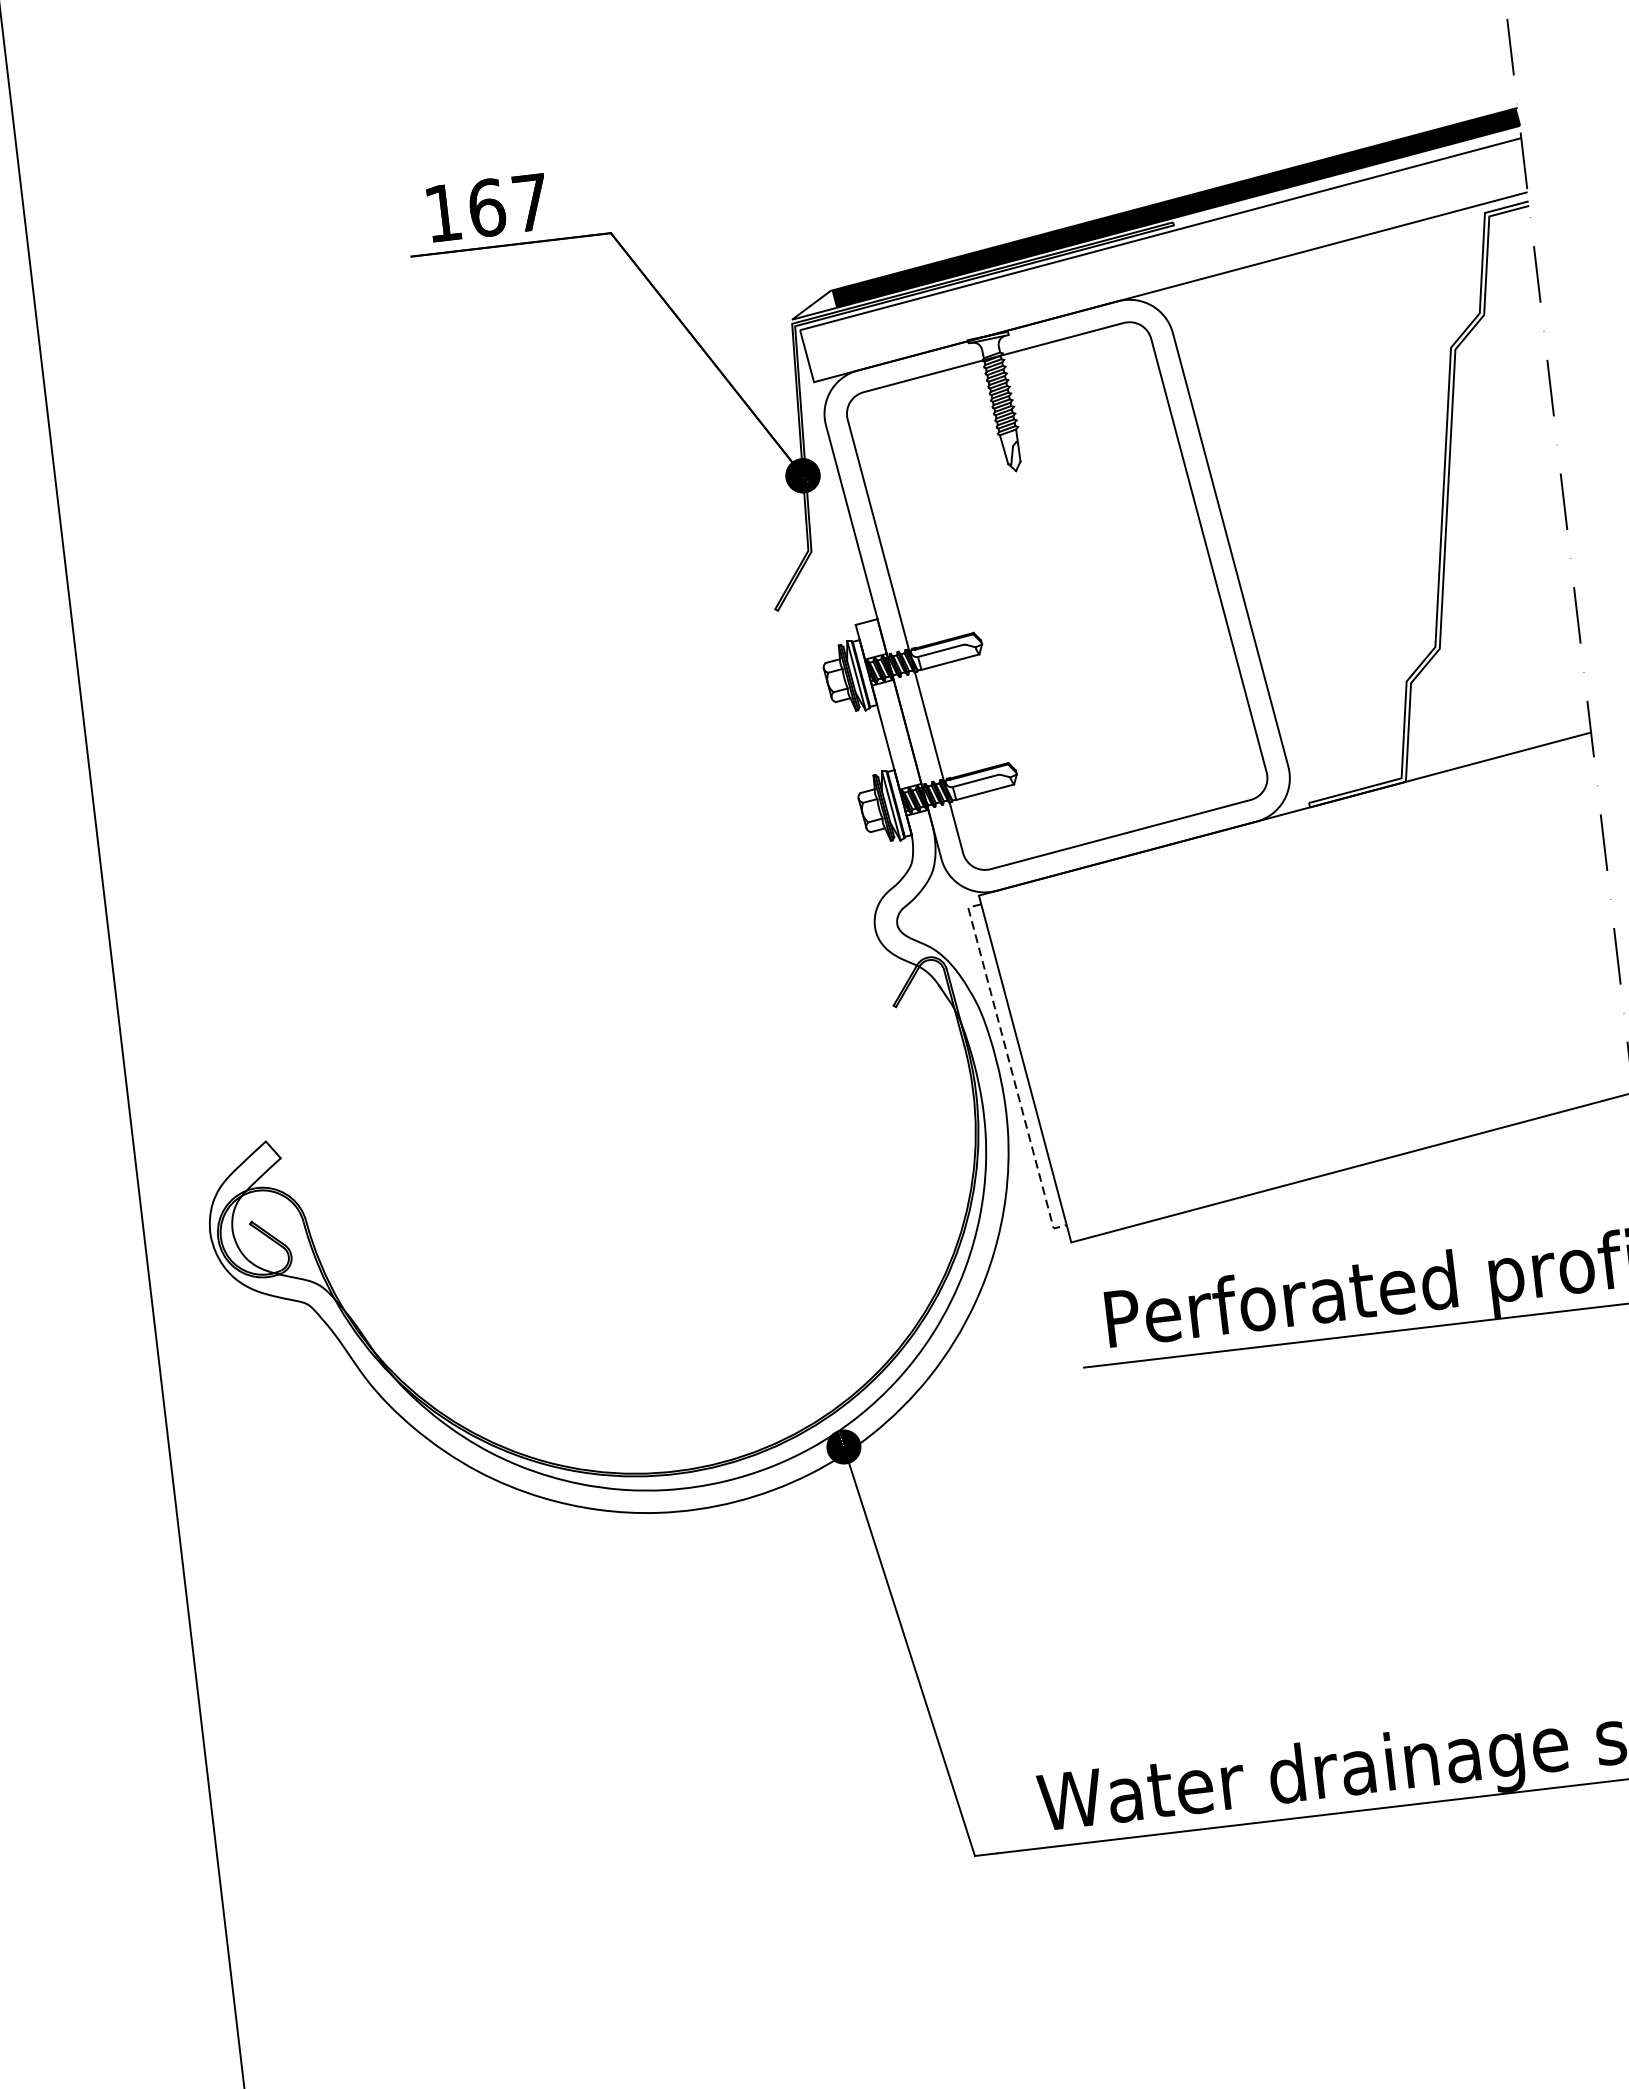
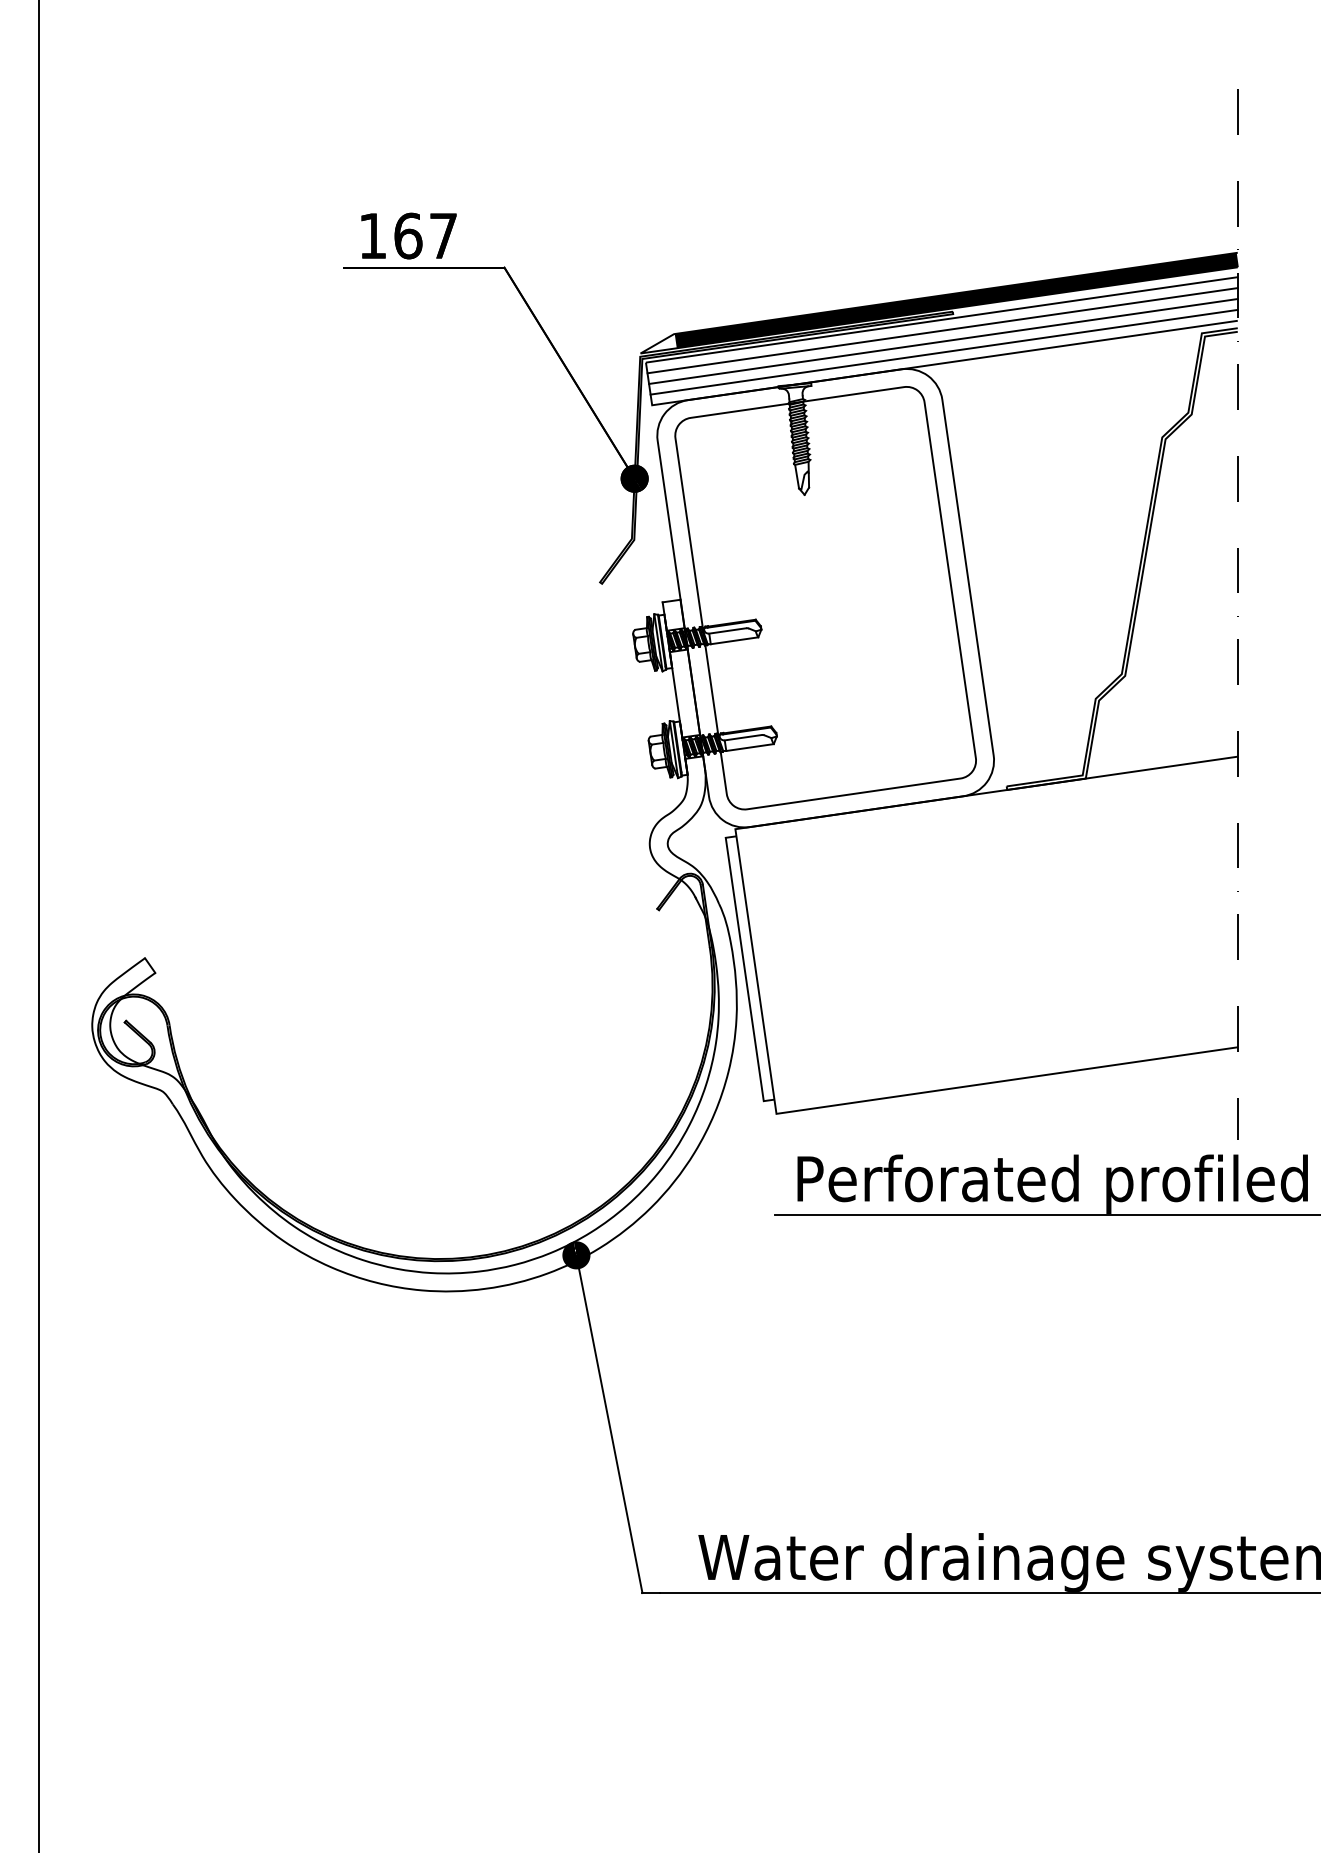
line: (1163, 247) -> (942, 330), added
line: (1165, 260) -> (943, 341), added
line: (1167, 273) -> (943, 351), added
line: (1010, 1068) -> (744, 969), dashed -> solid

